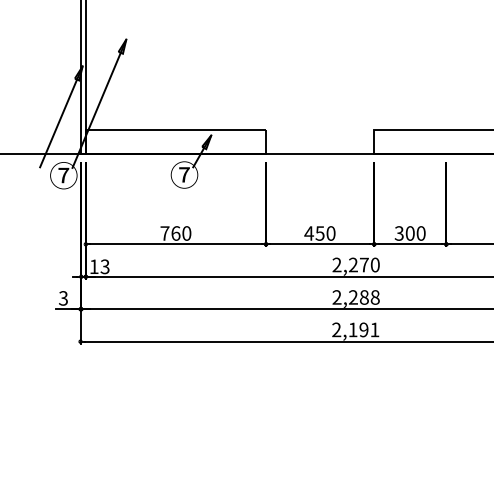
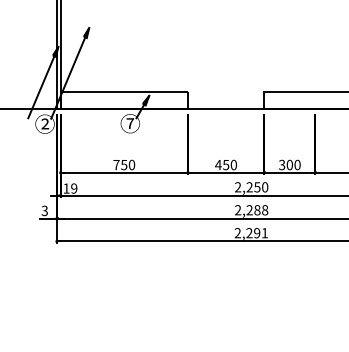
text: (64, 174) -> (45, 123), ⑦ -> ②
text: (176, 232) -> (124, 164), 760 -> 750
text: (364, 265) -> (257, 187), 2,270 -> 2,250
text: (105, 266) -> (74, 188), 13 -> 19
text: (353, 330) -> (249, 233), 2,191 -> 2,291

